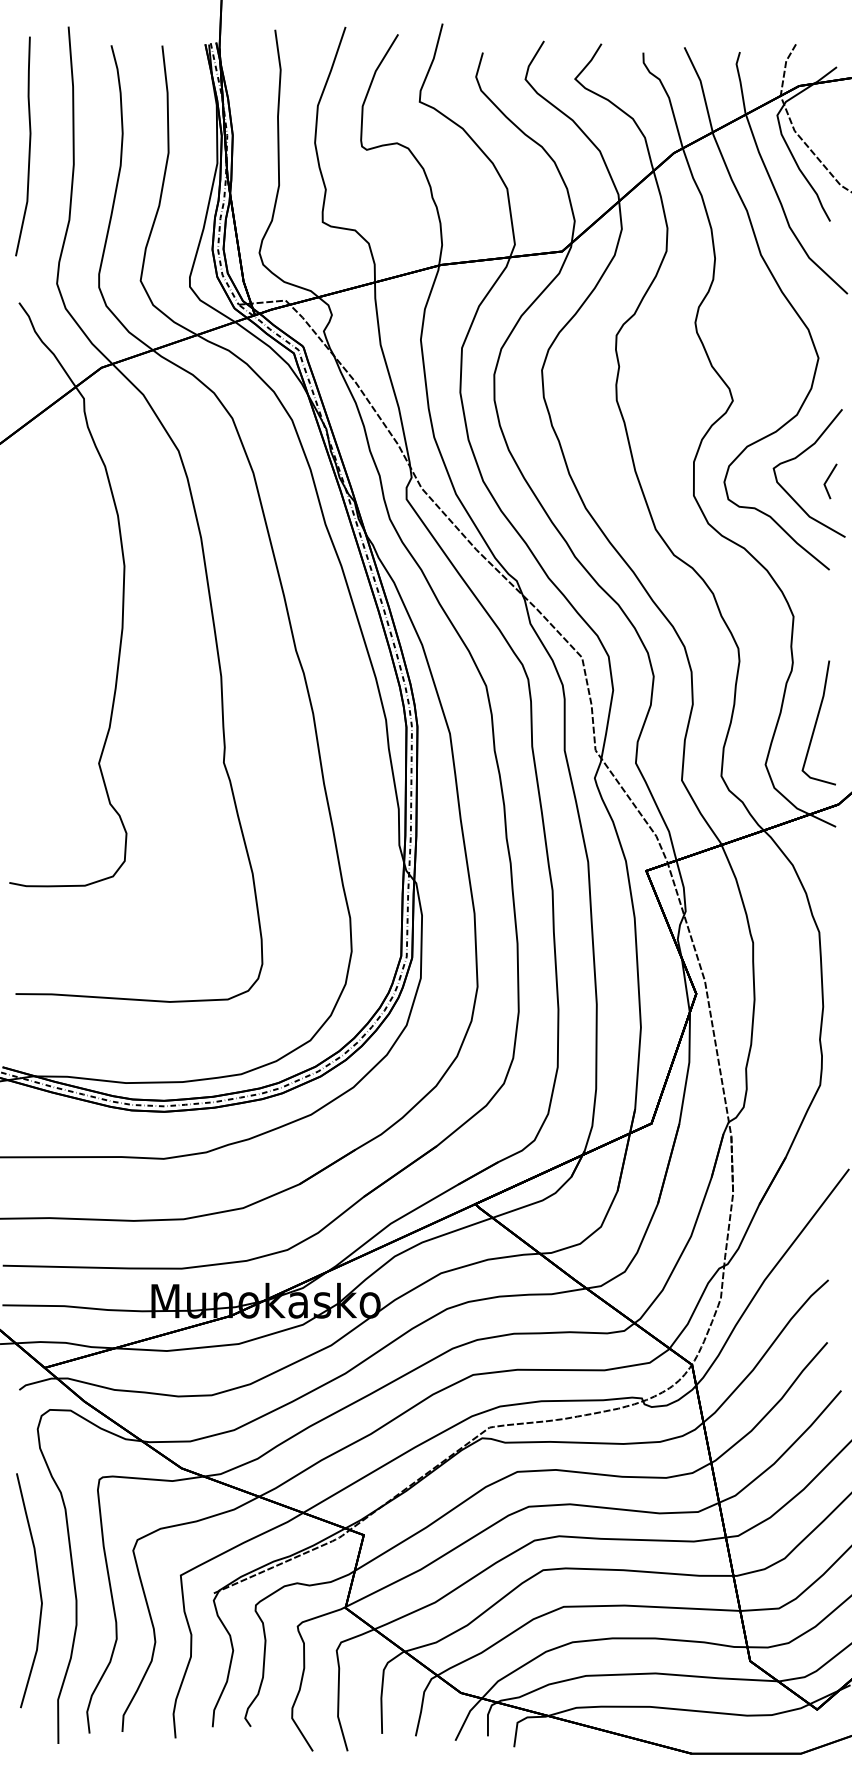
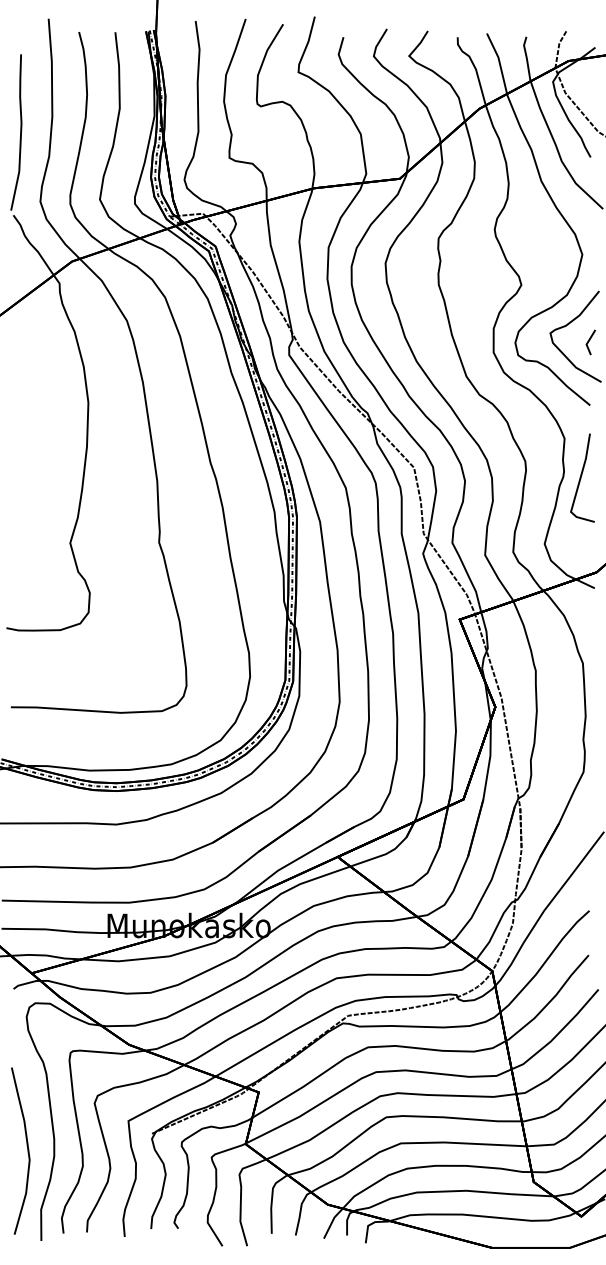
curve: (28, 148) -> (20, 133), moved
line: (817, 721) -> (581, 476), moved
curve: (38, 1586) -> (27, 1148), moved

